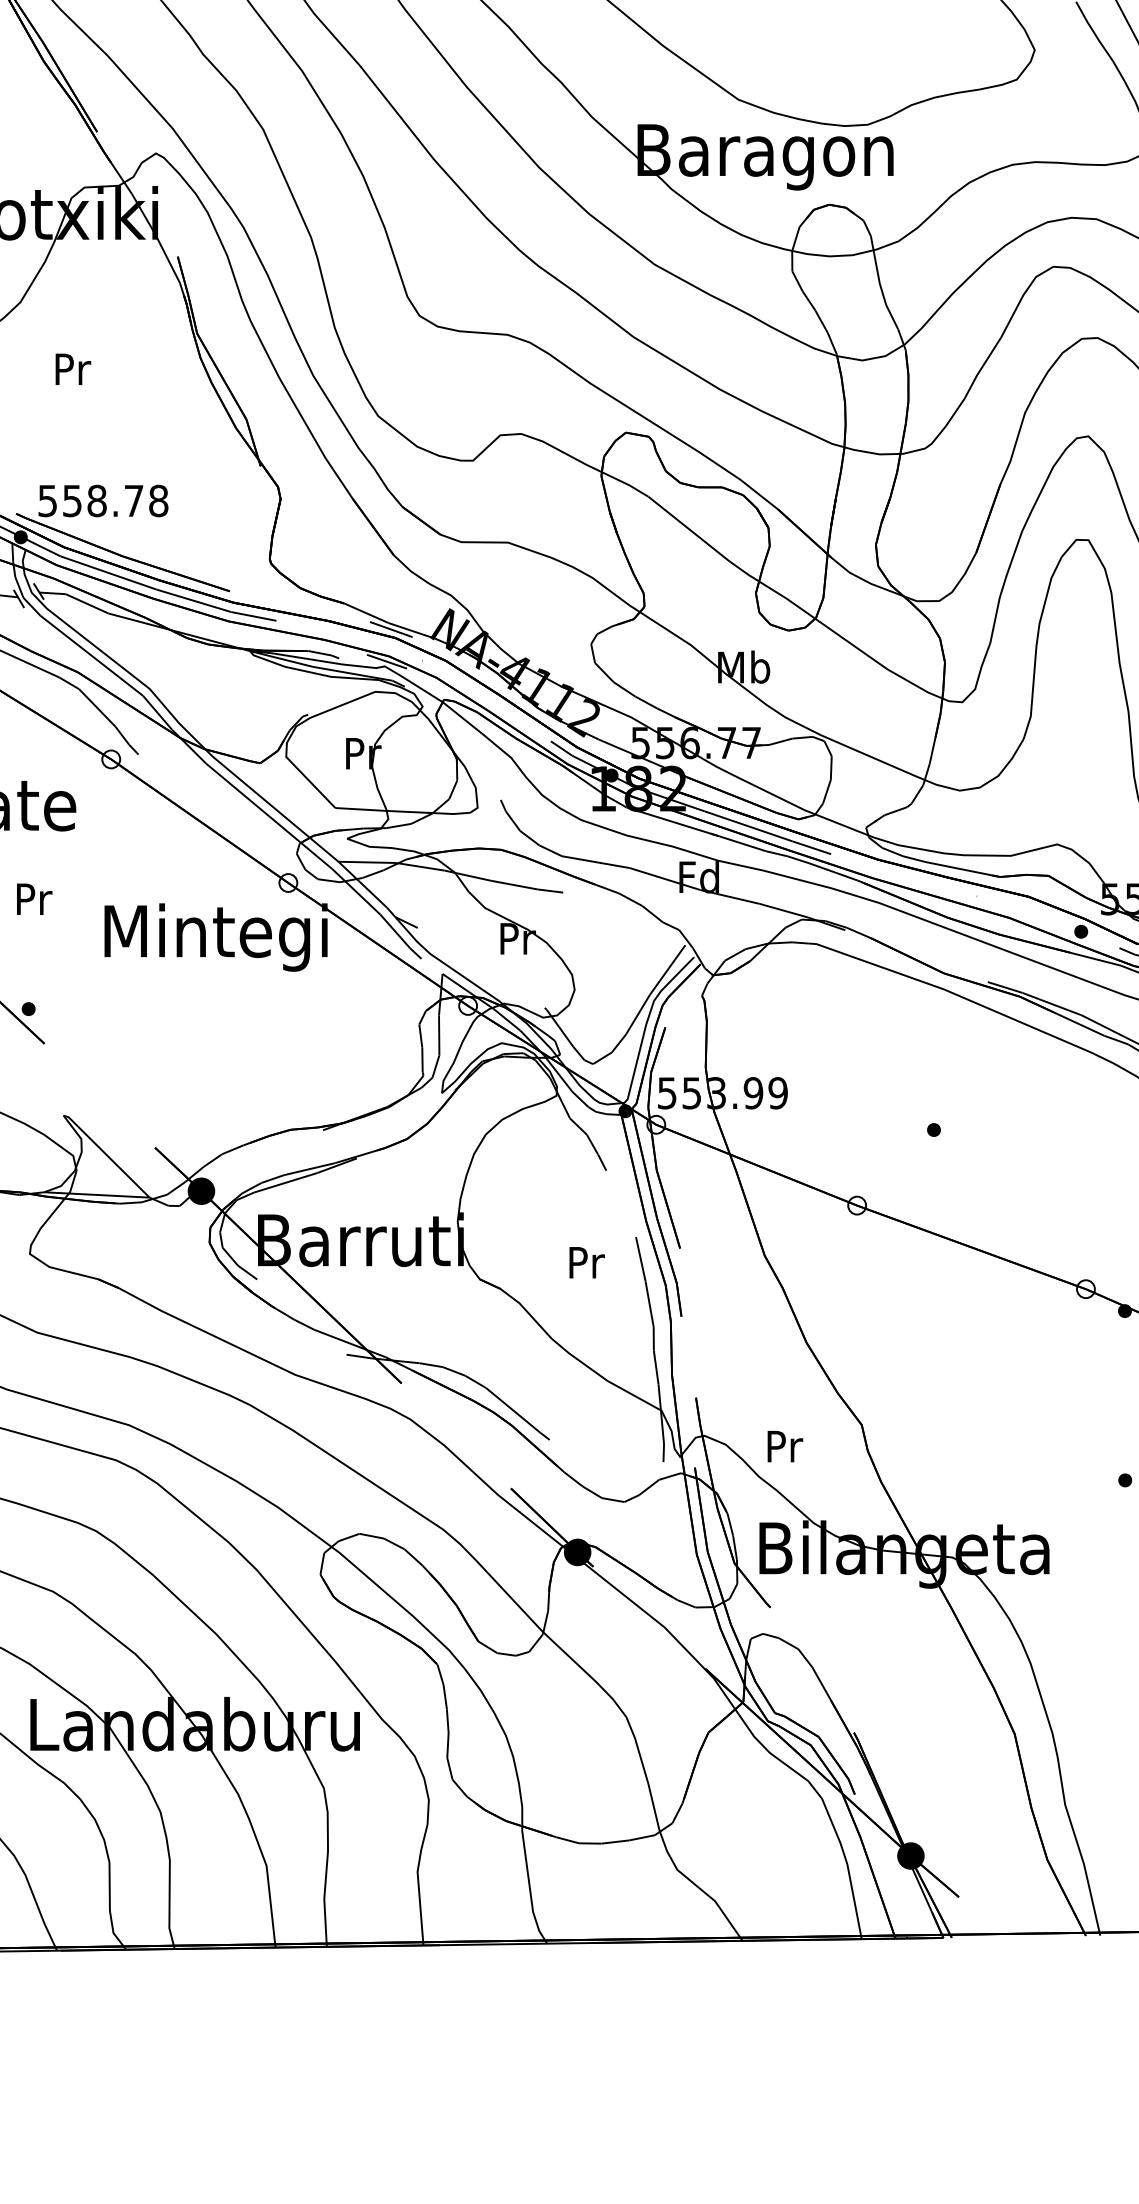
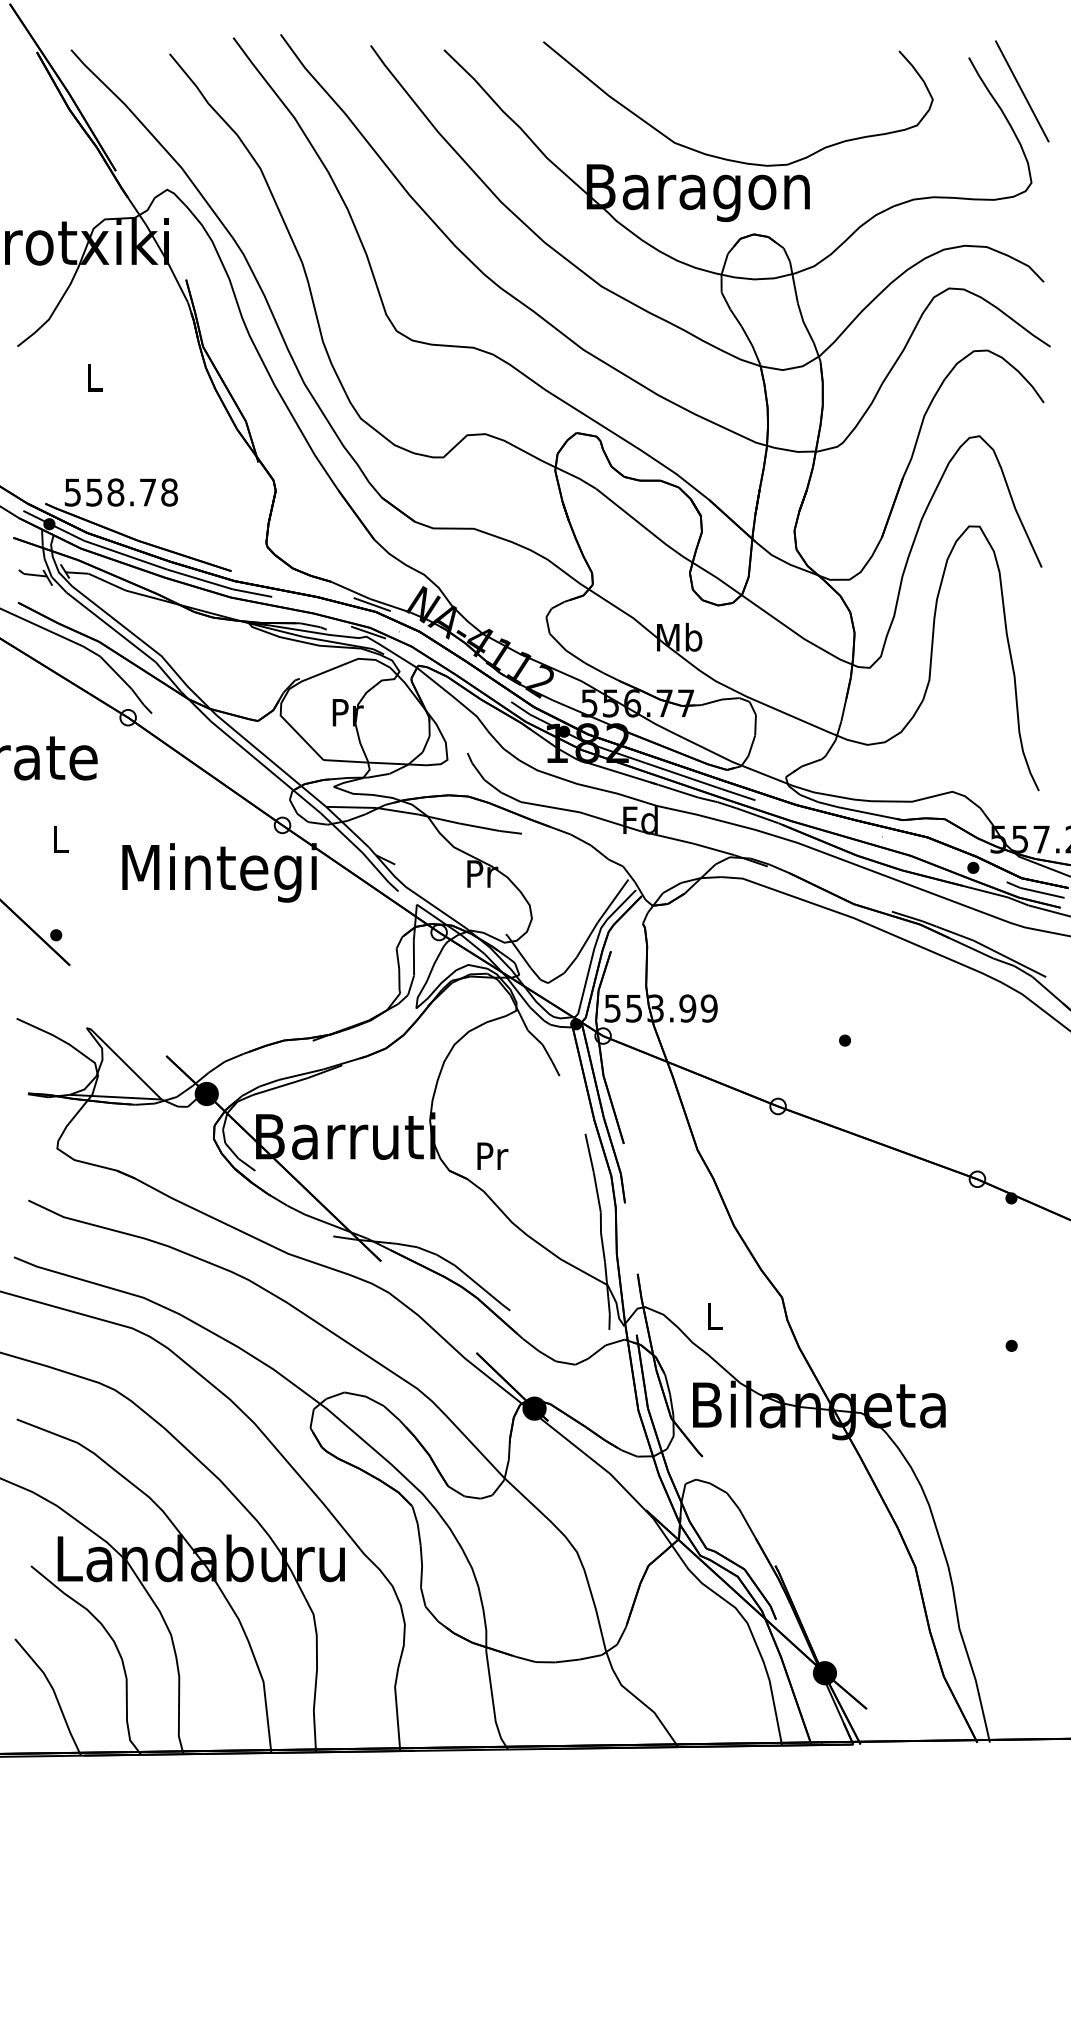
text: (72, 368) -> (94, 377), Pr -> L
text: (34, 899) -> (61, 839), Pr -> L
text: (586, 1261) -> (492, 1155), moved
text: (785, 1446) -> (715, 1316), Pr -> L

